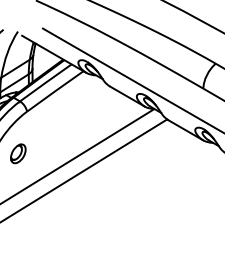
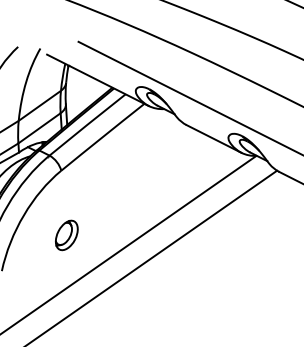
part: (18, 153) -> (67, 234), moved

